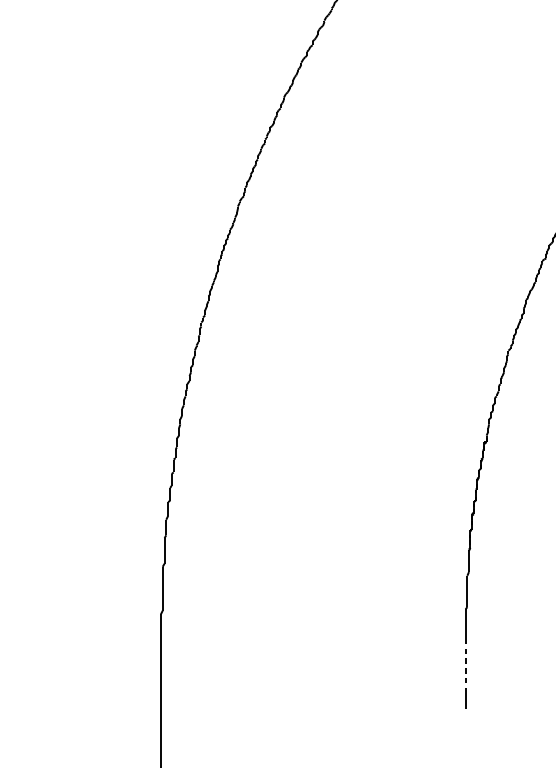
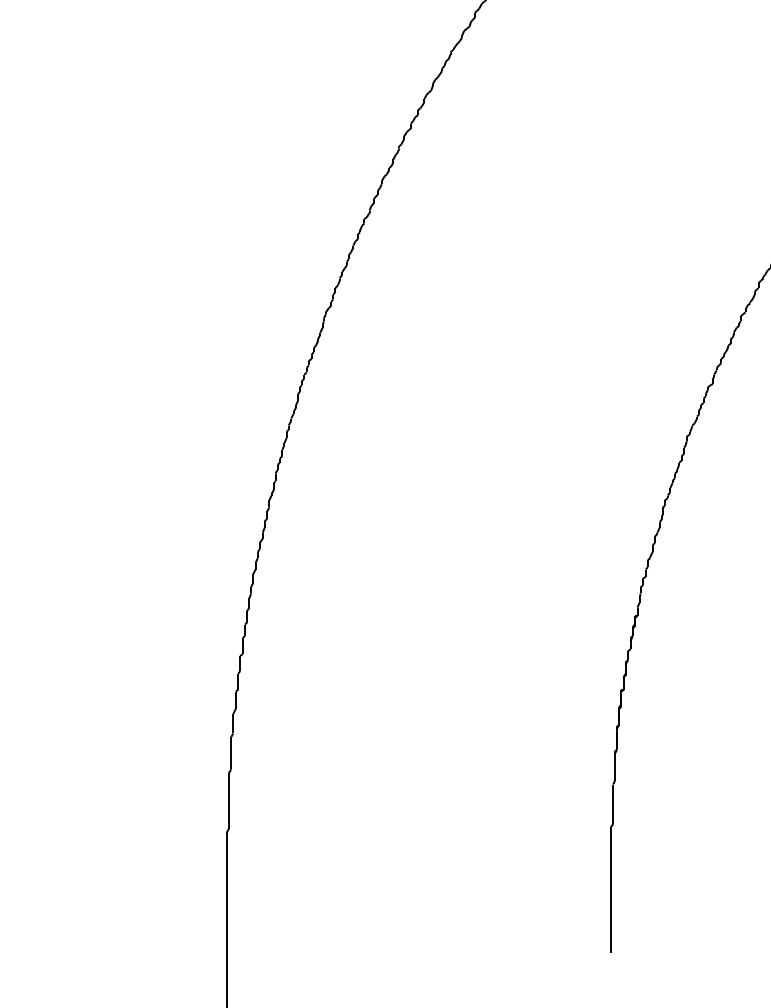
line: (465, 663) -> (610, 895), dashed -> solid

